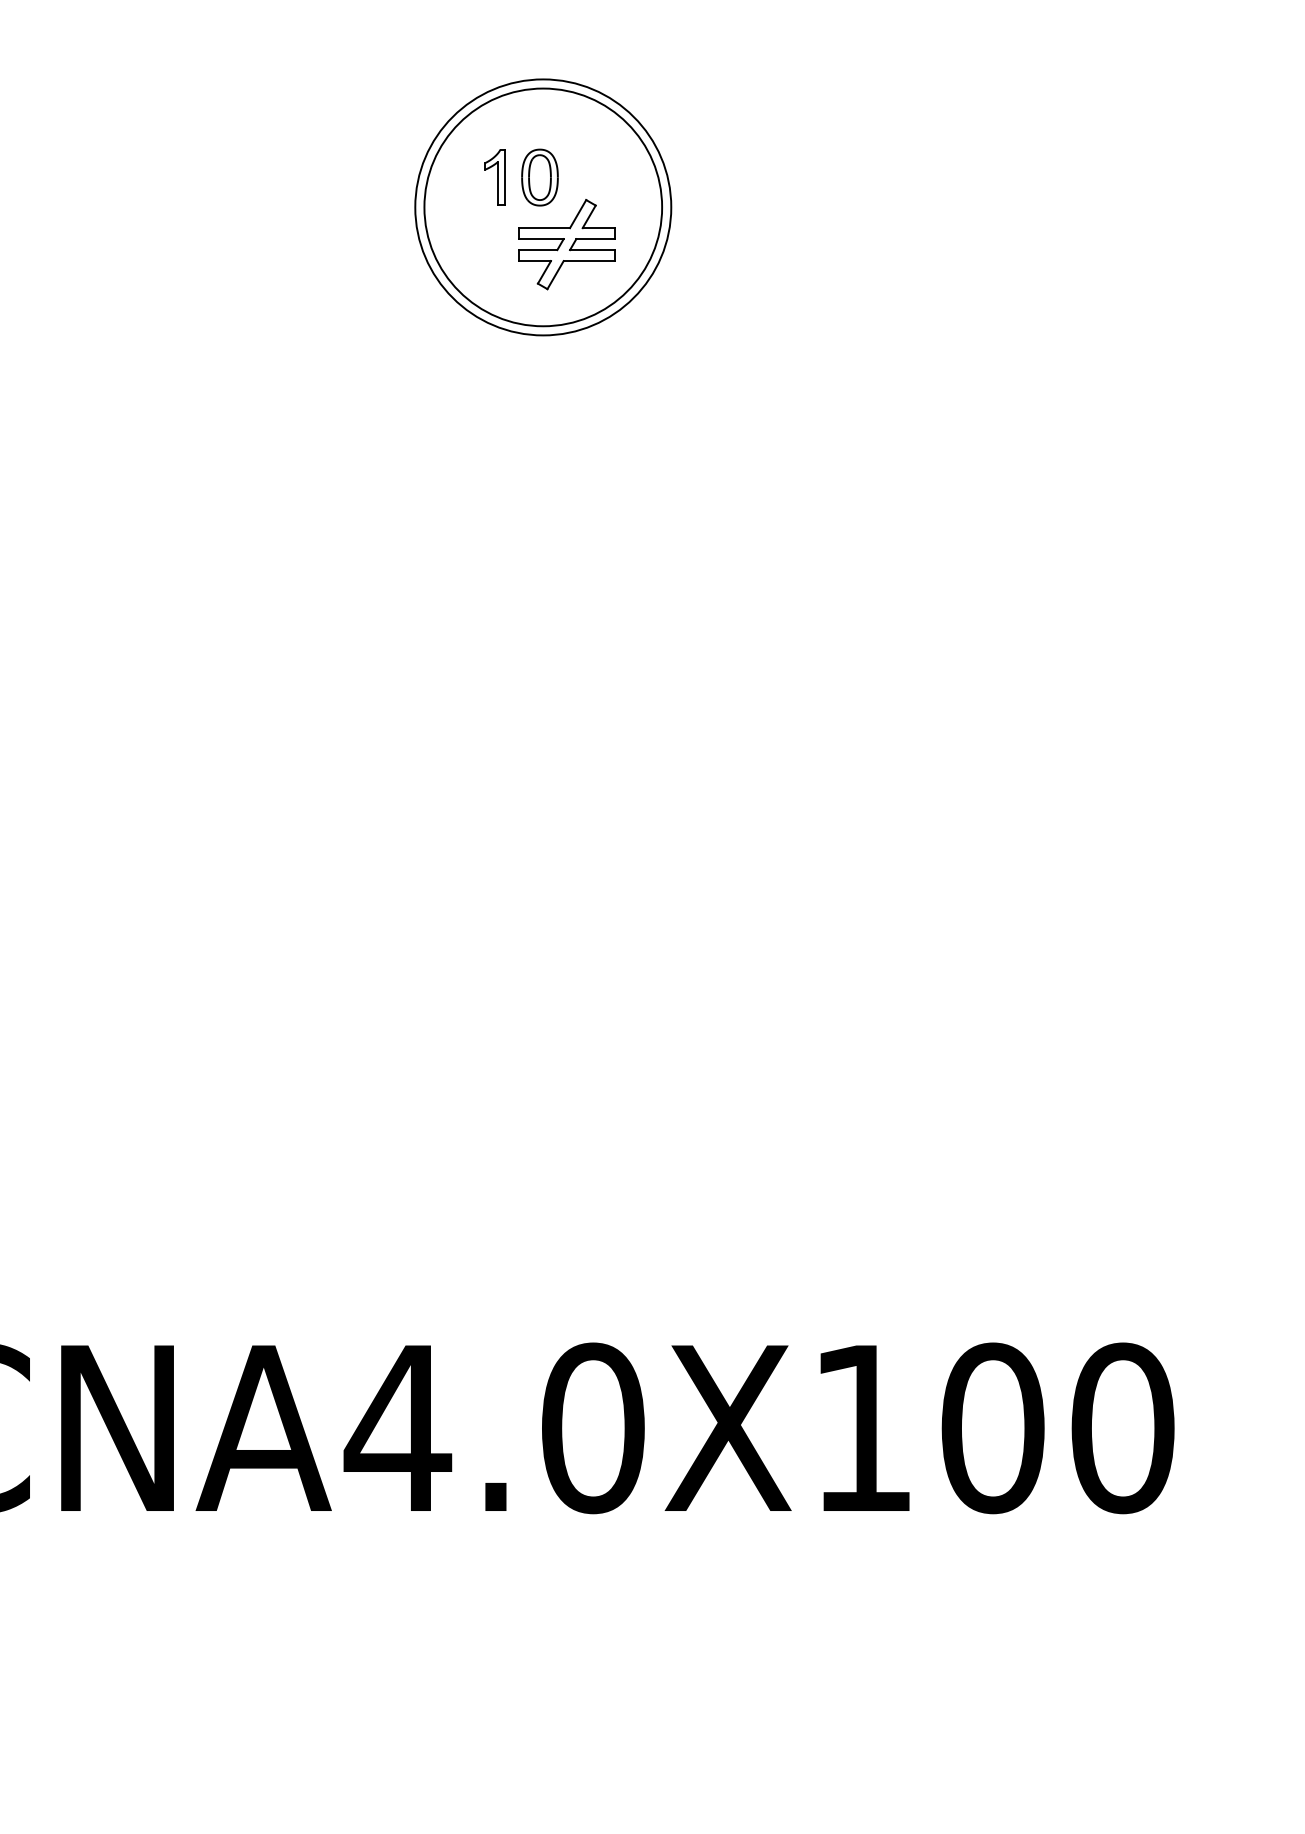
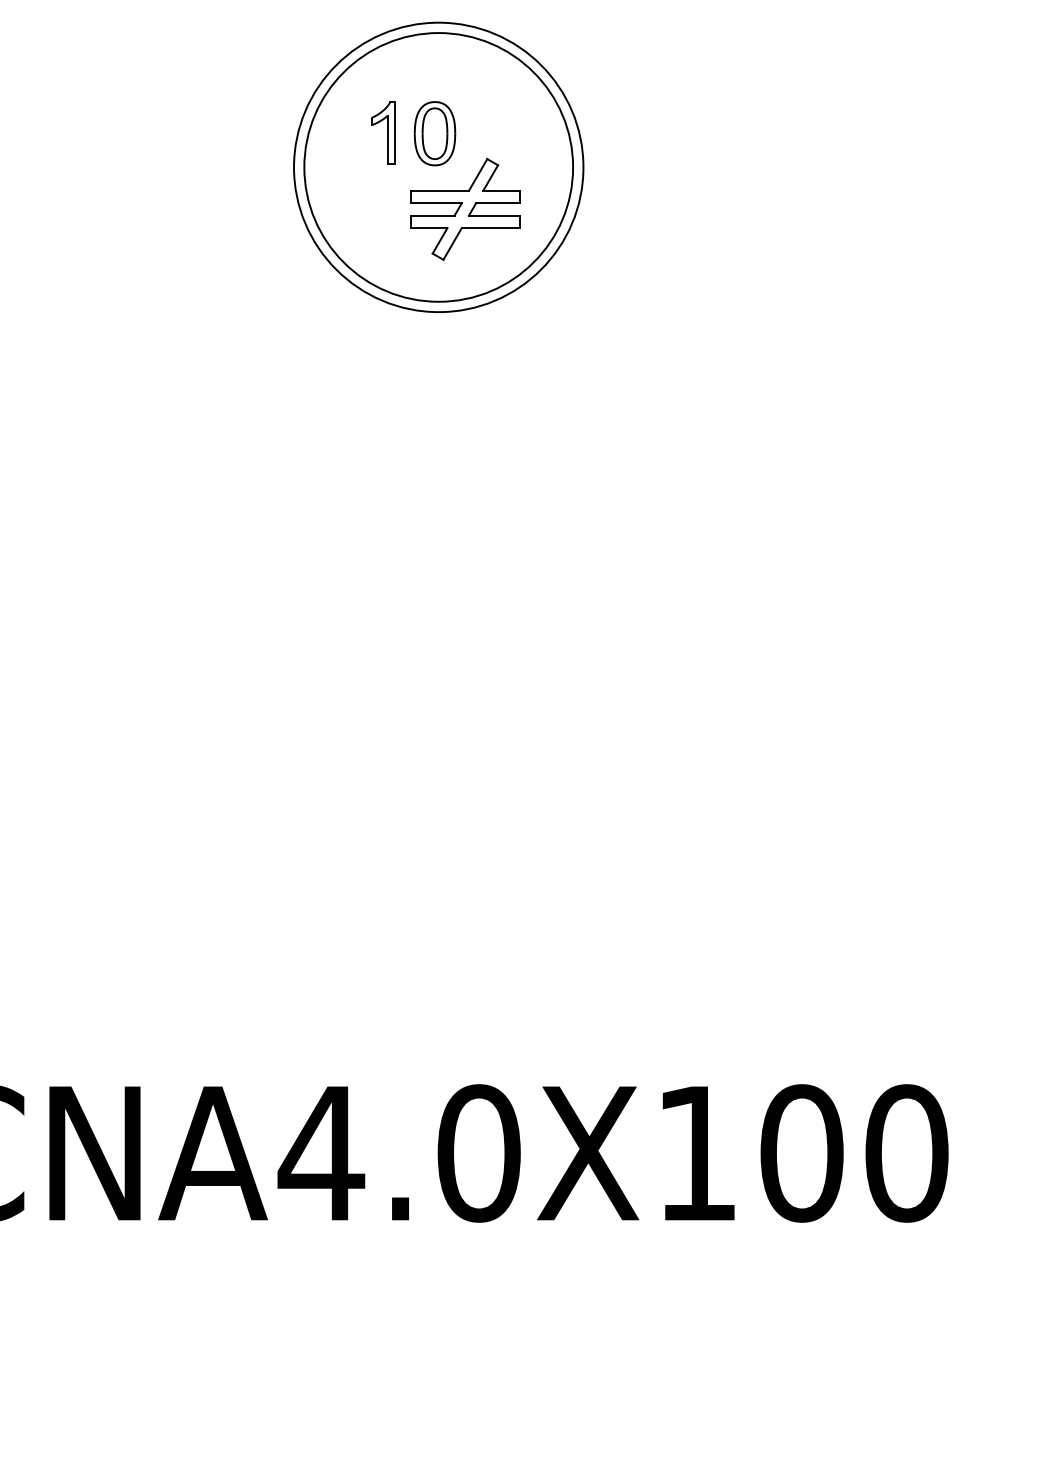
part: (543, 207) -> (438, 167), size x1.4

